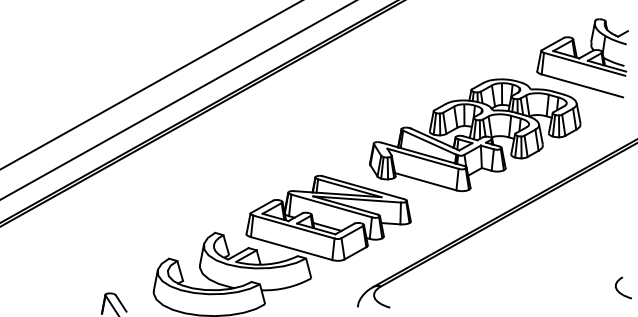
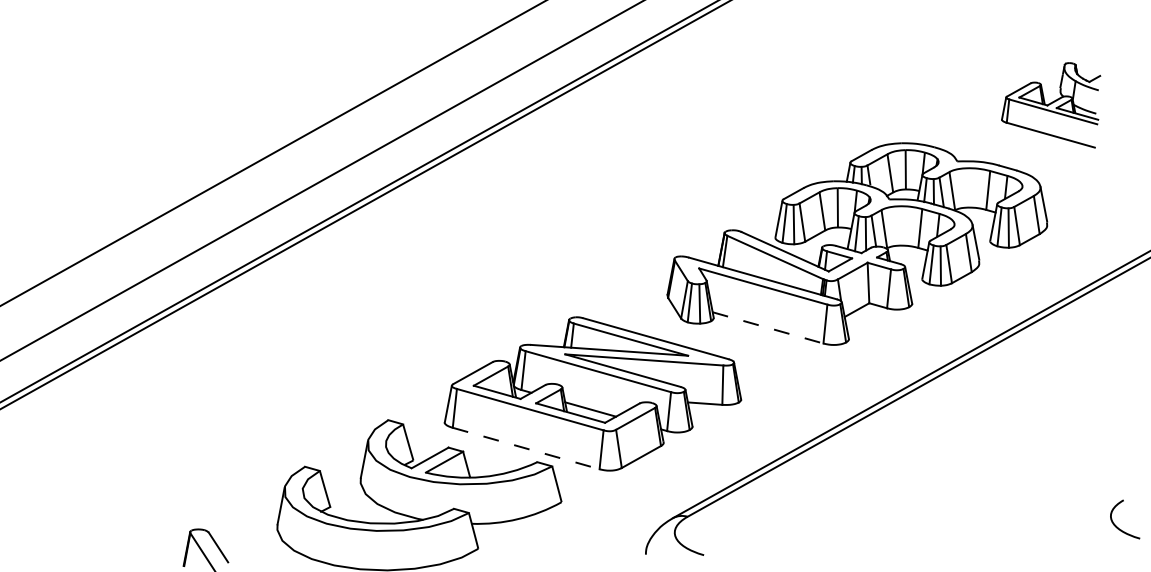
part: (582, 58) -> (1050, 105), size x0.6
line: (425, 181) -> (767, 327), solid -> dashed
line: (292, 248) -> (527, 448), solid -> dashed

